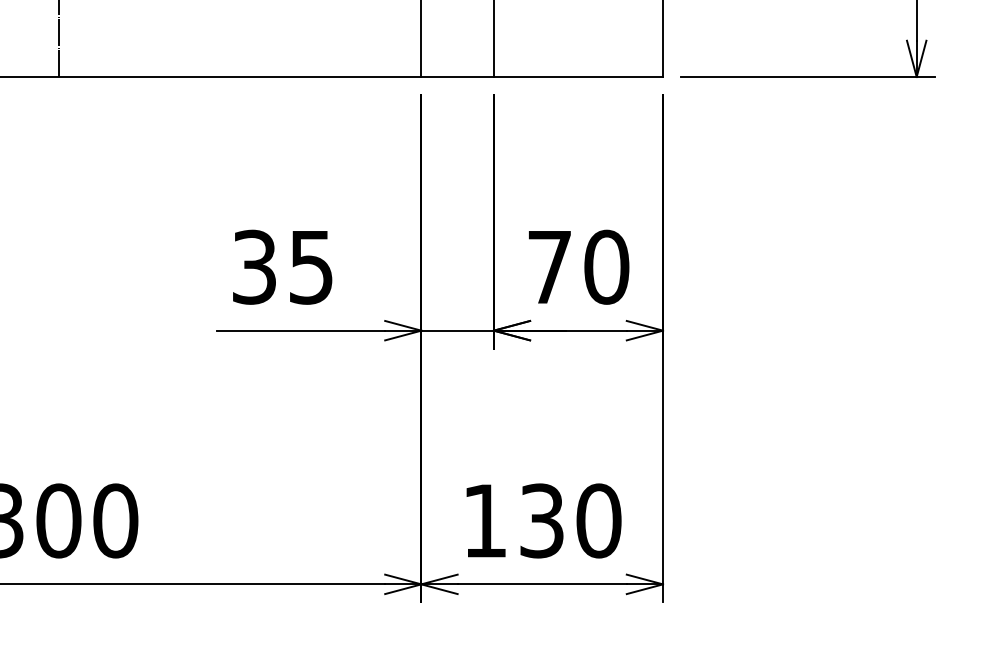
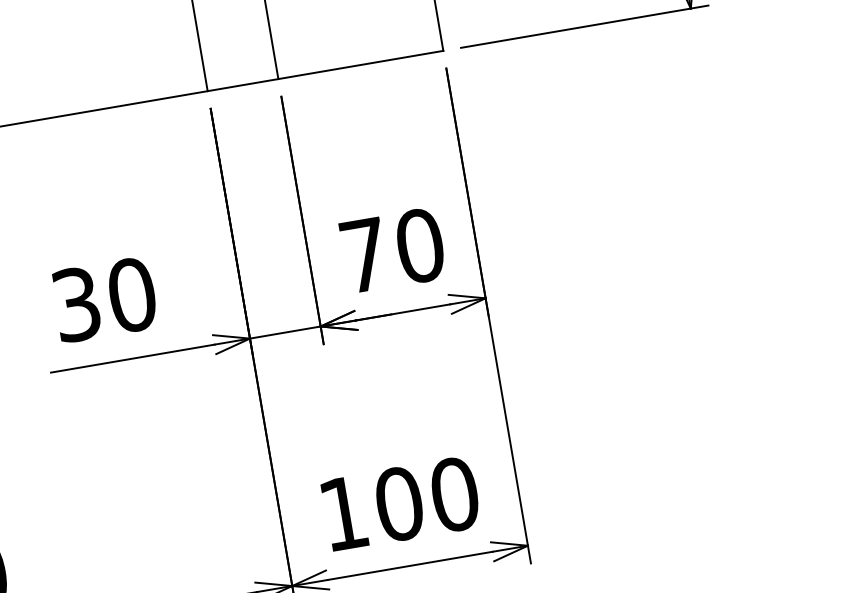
text: (311, 266) -> (132, 294), 35 -> 30
text: (541, 520) -> (398, 503), 130 -> 100

